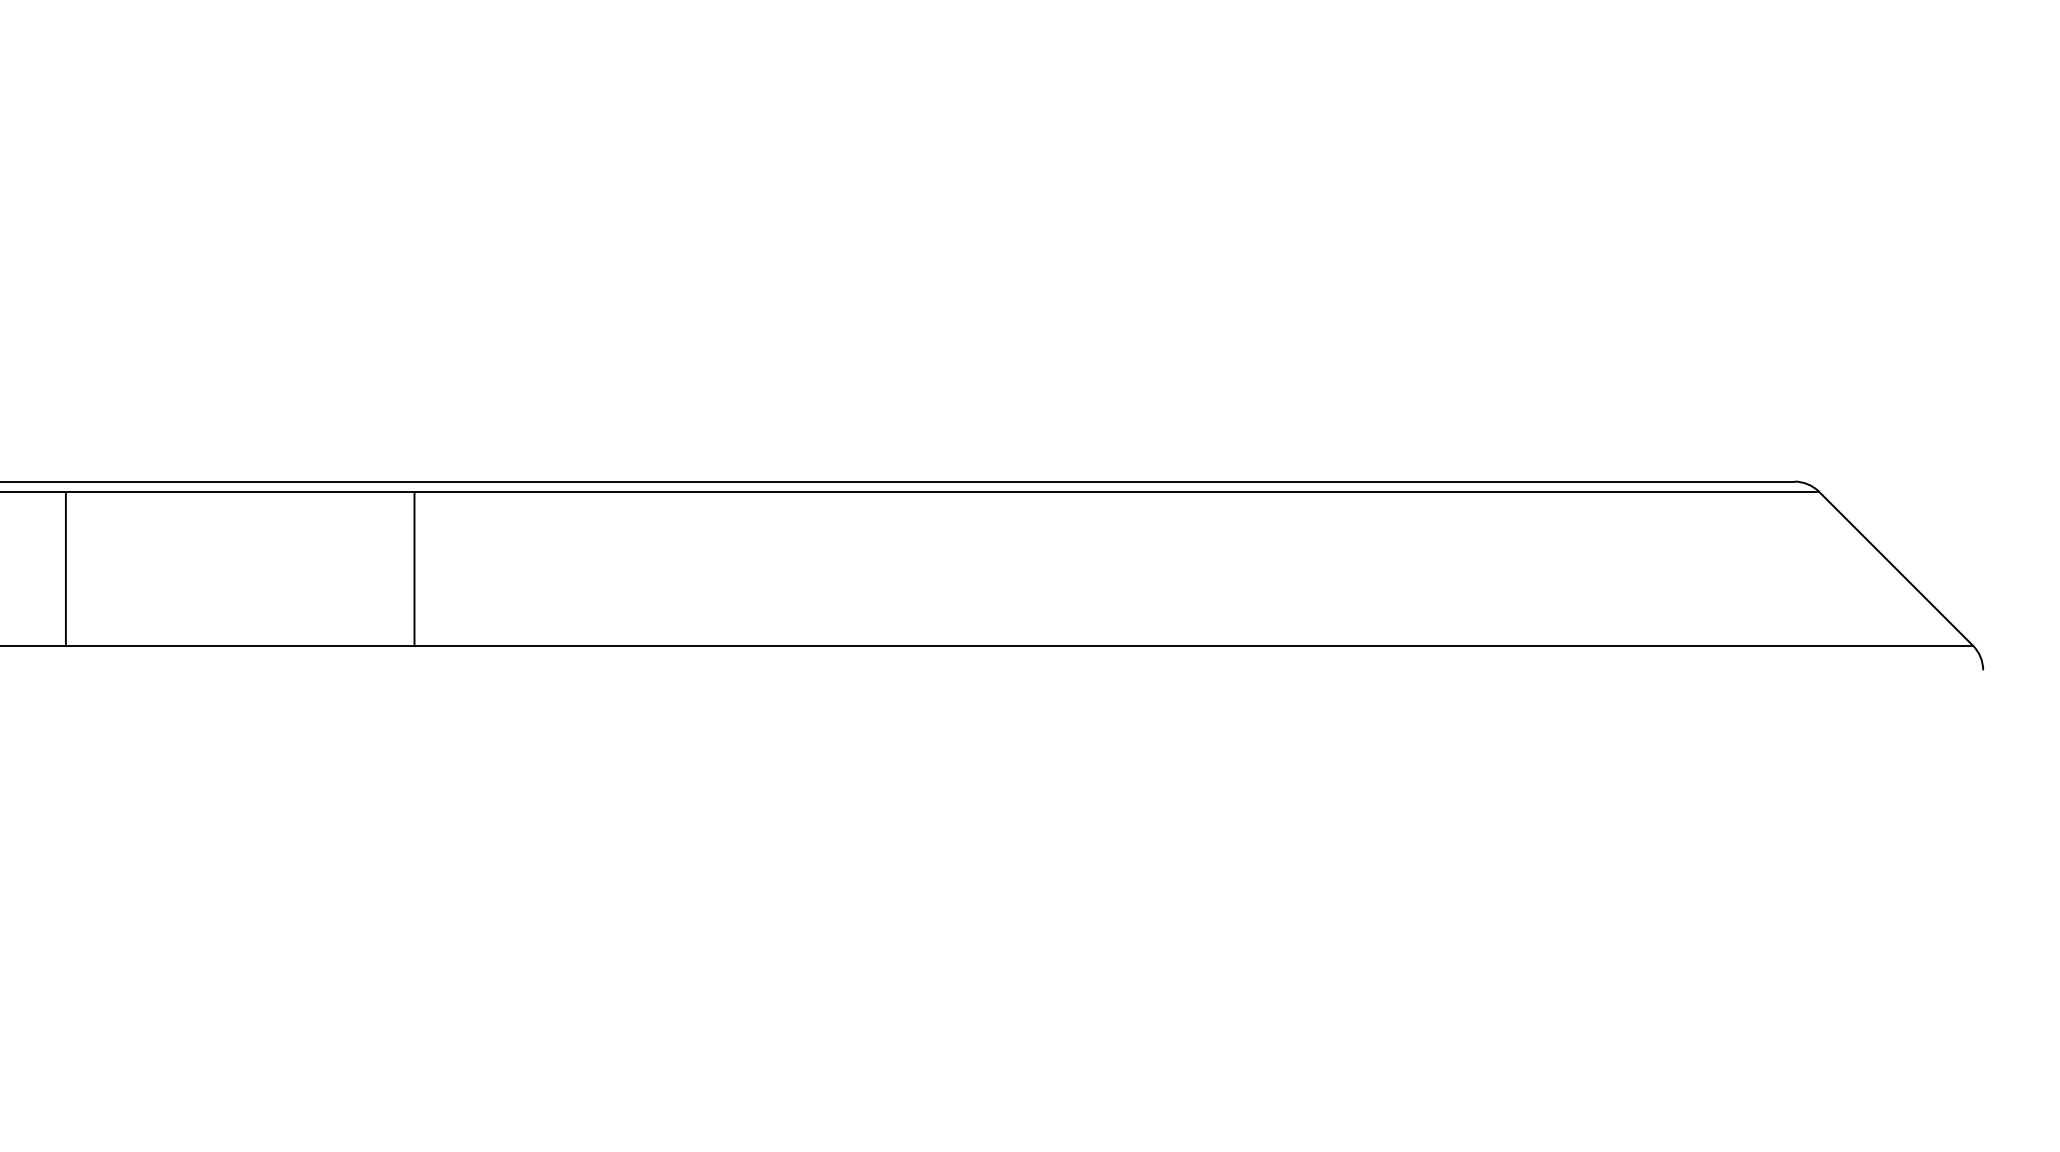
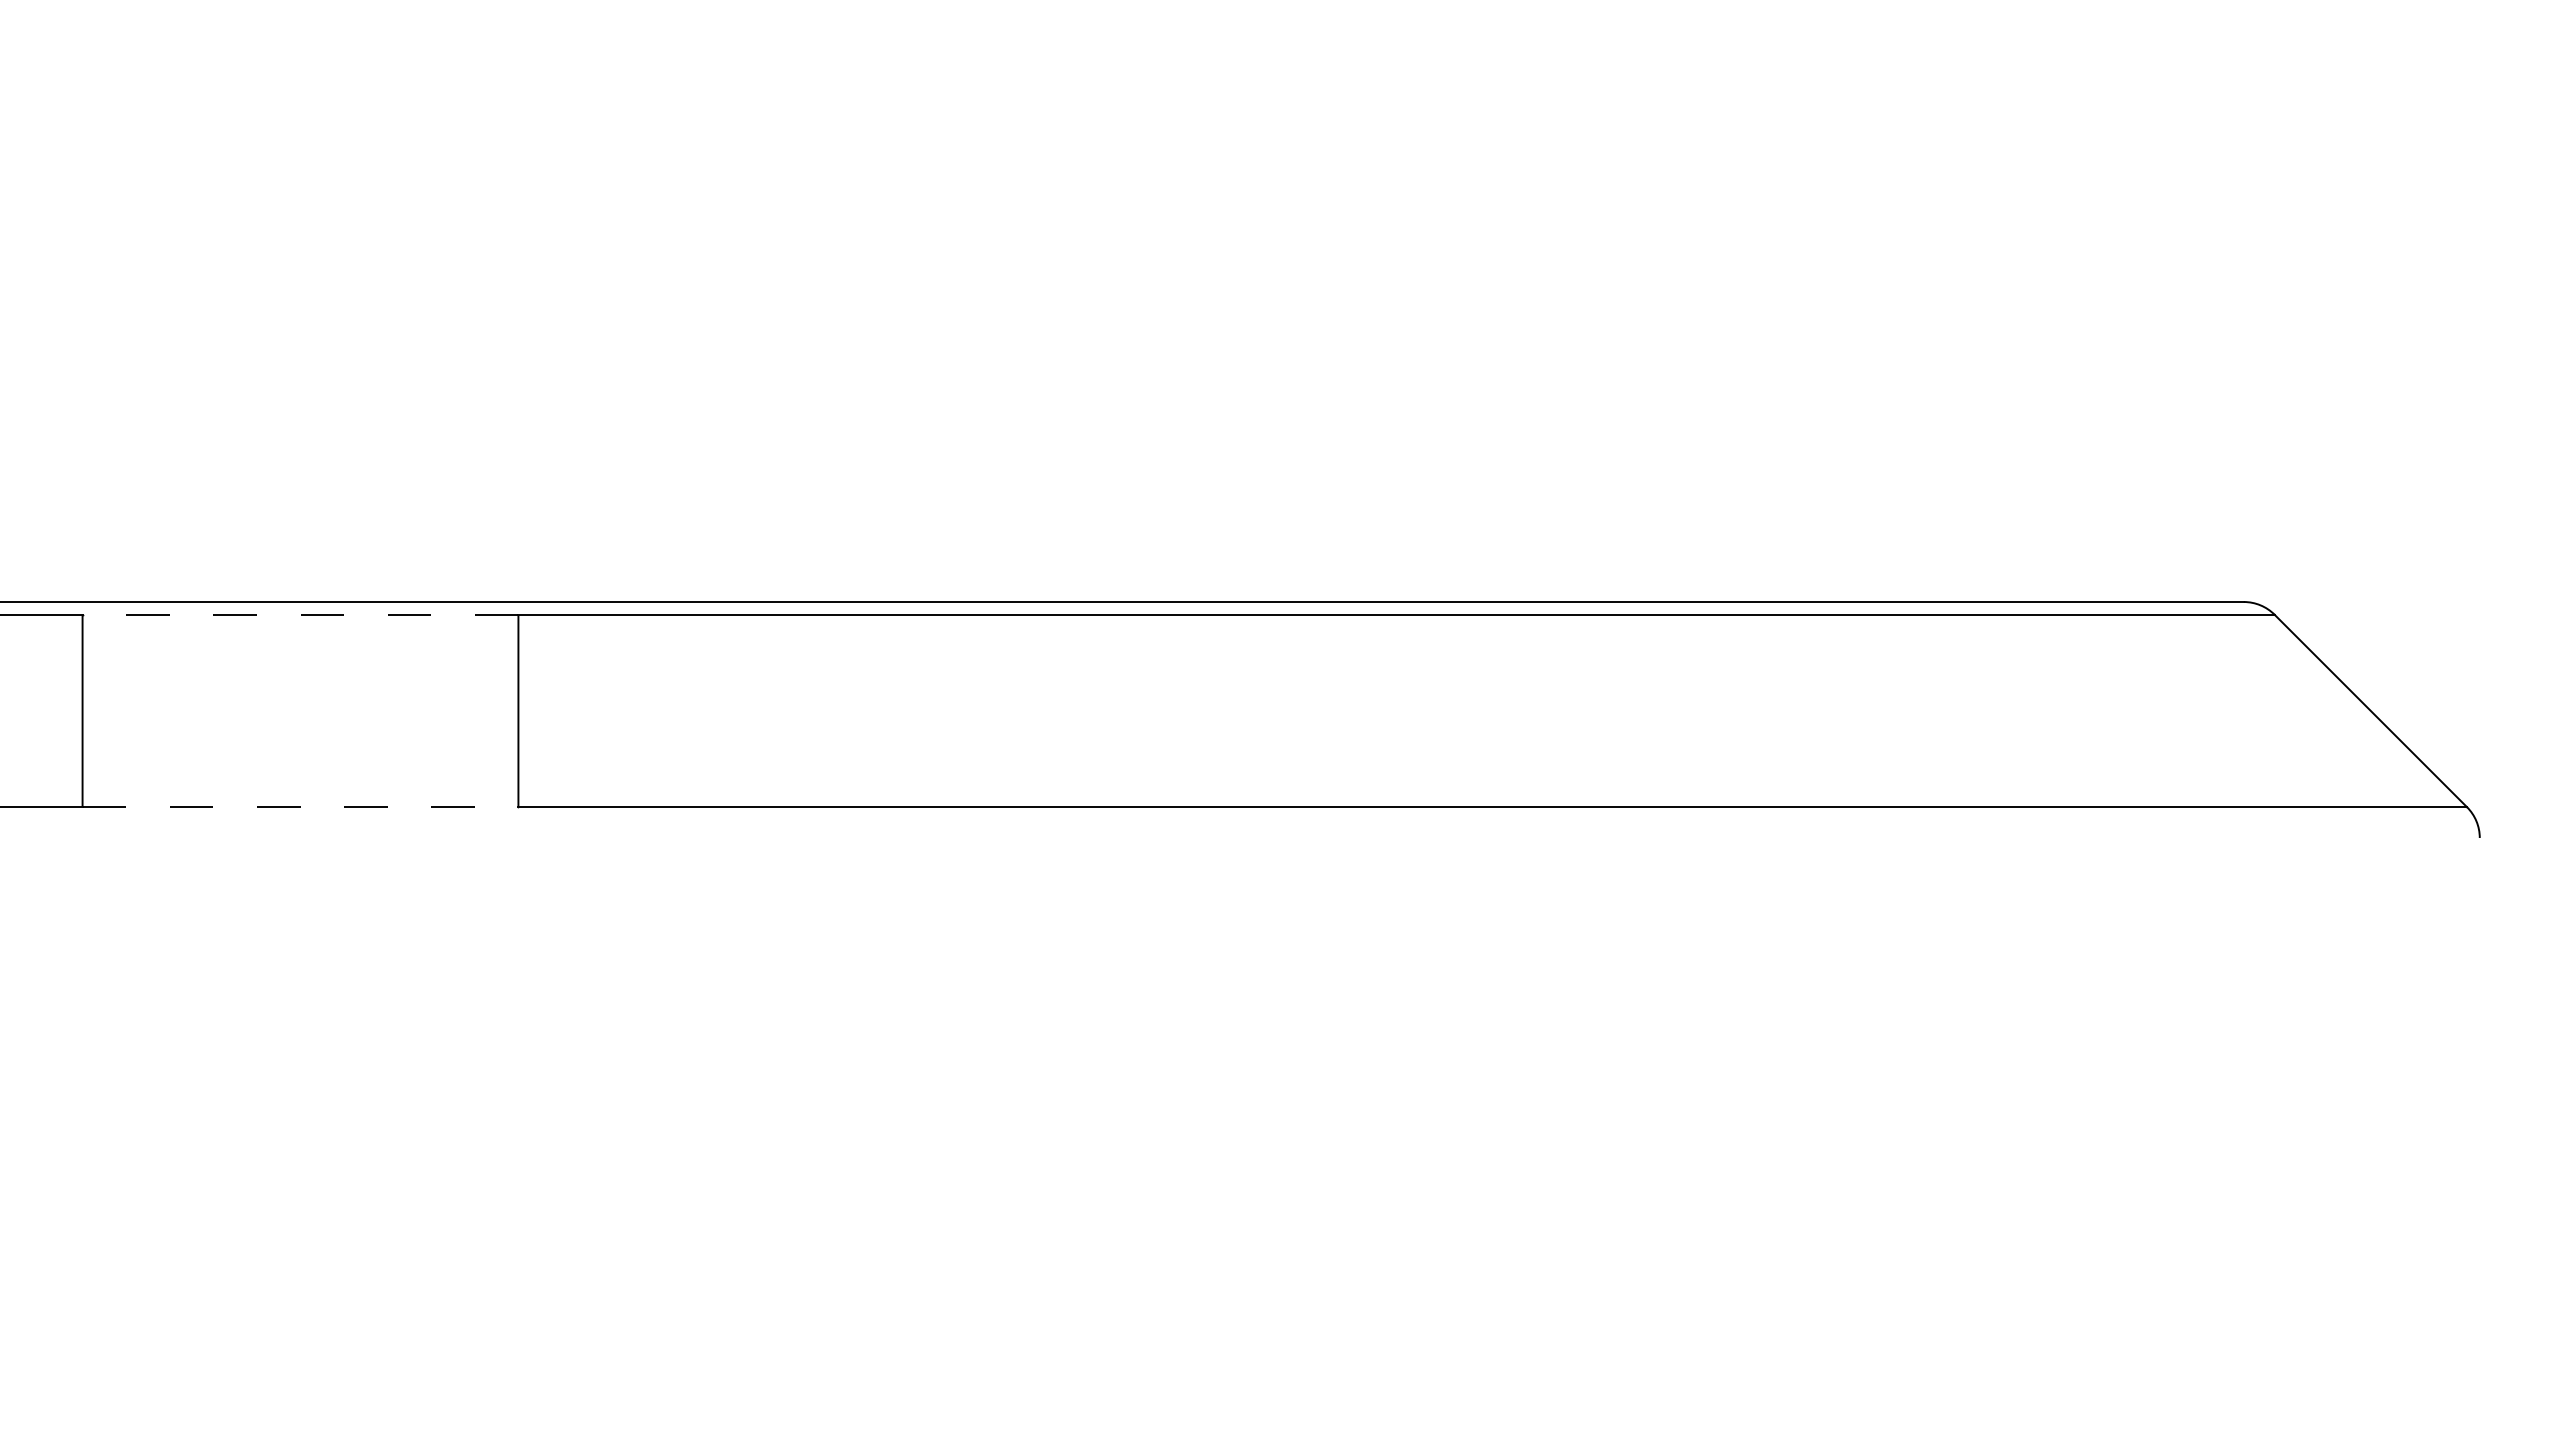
line: (240, 491) -> (300, 614), solid -> dashed
line: (240, 645) -> (300, 807), solid -> dashed

